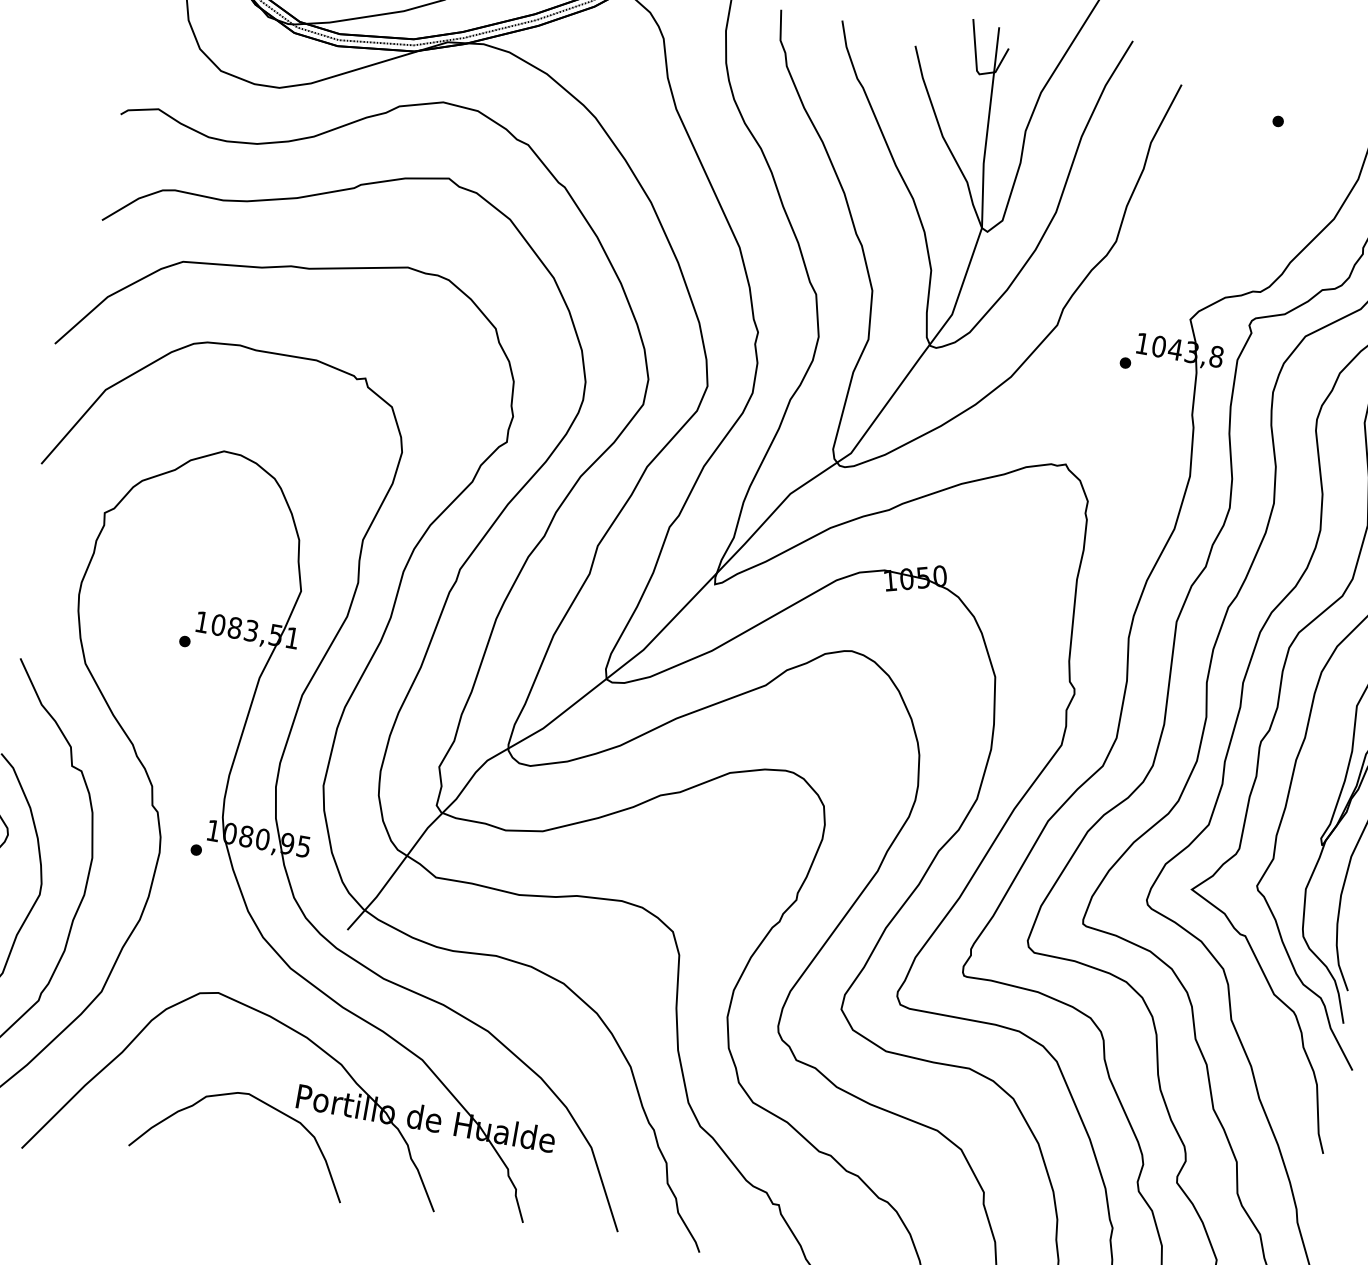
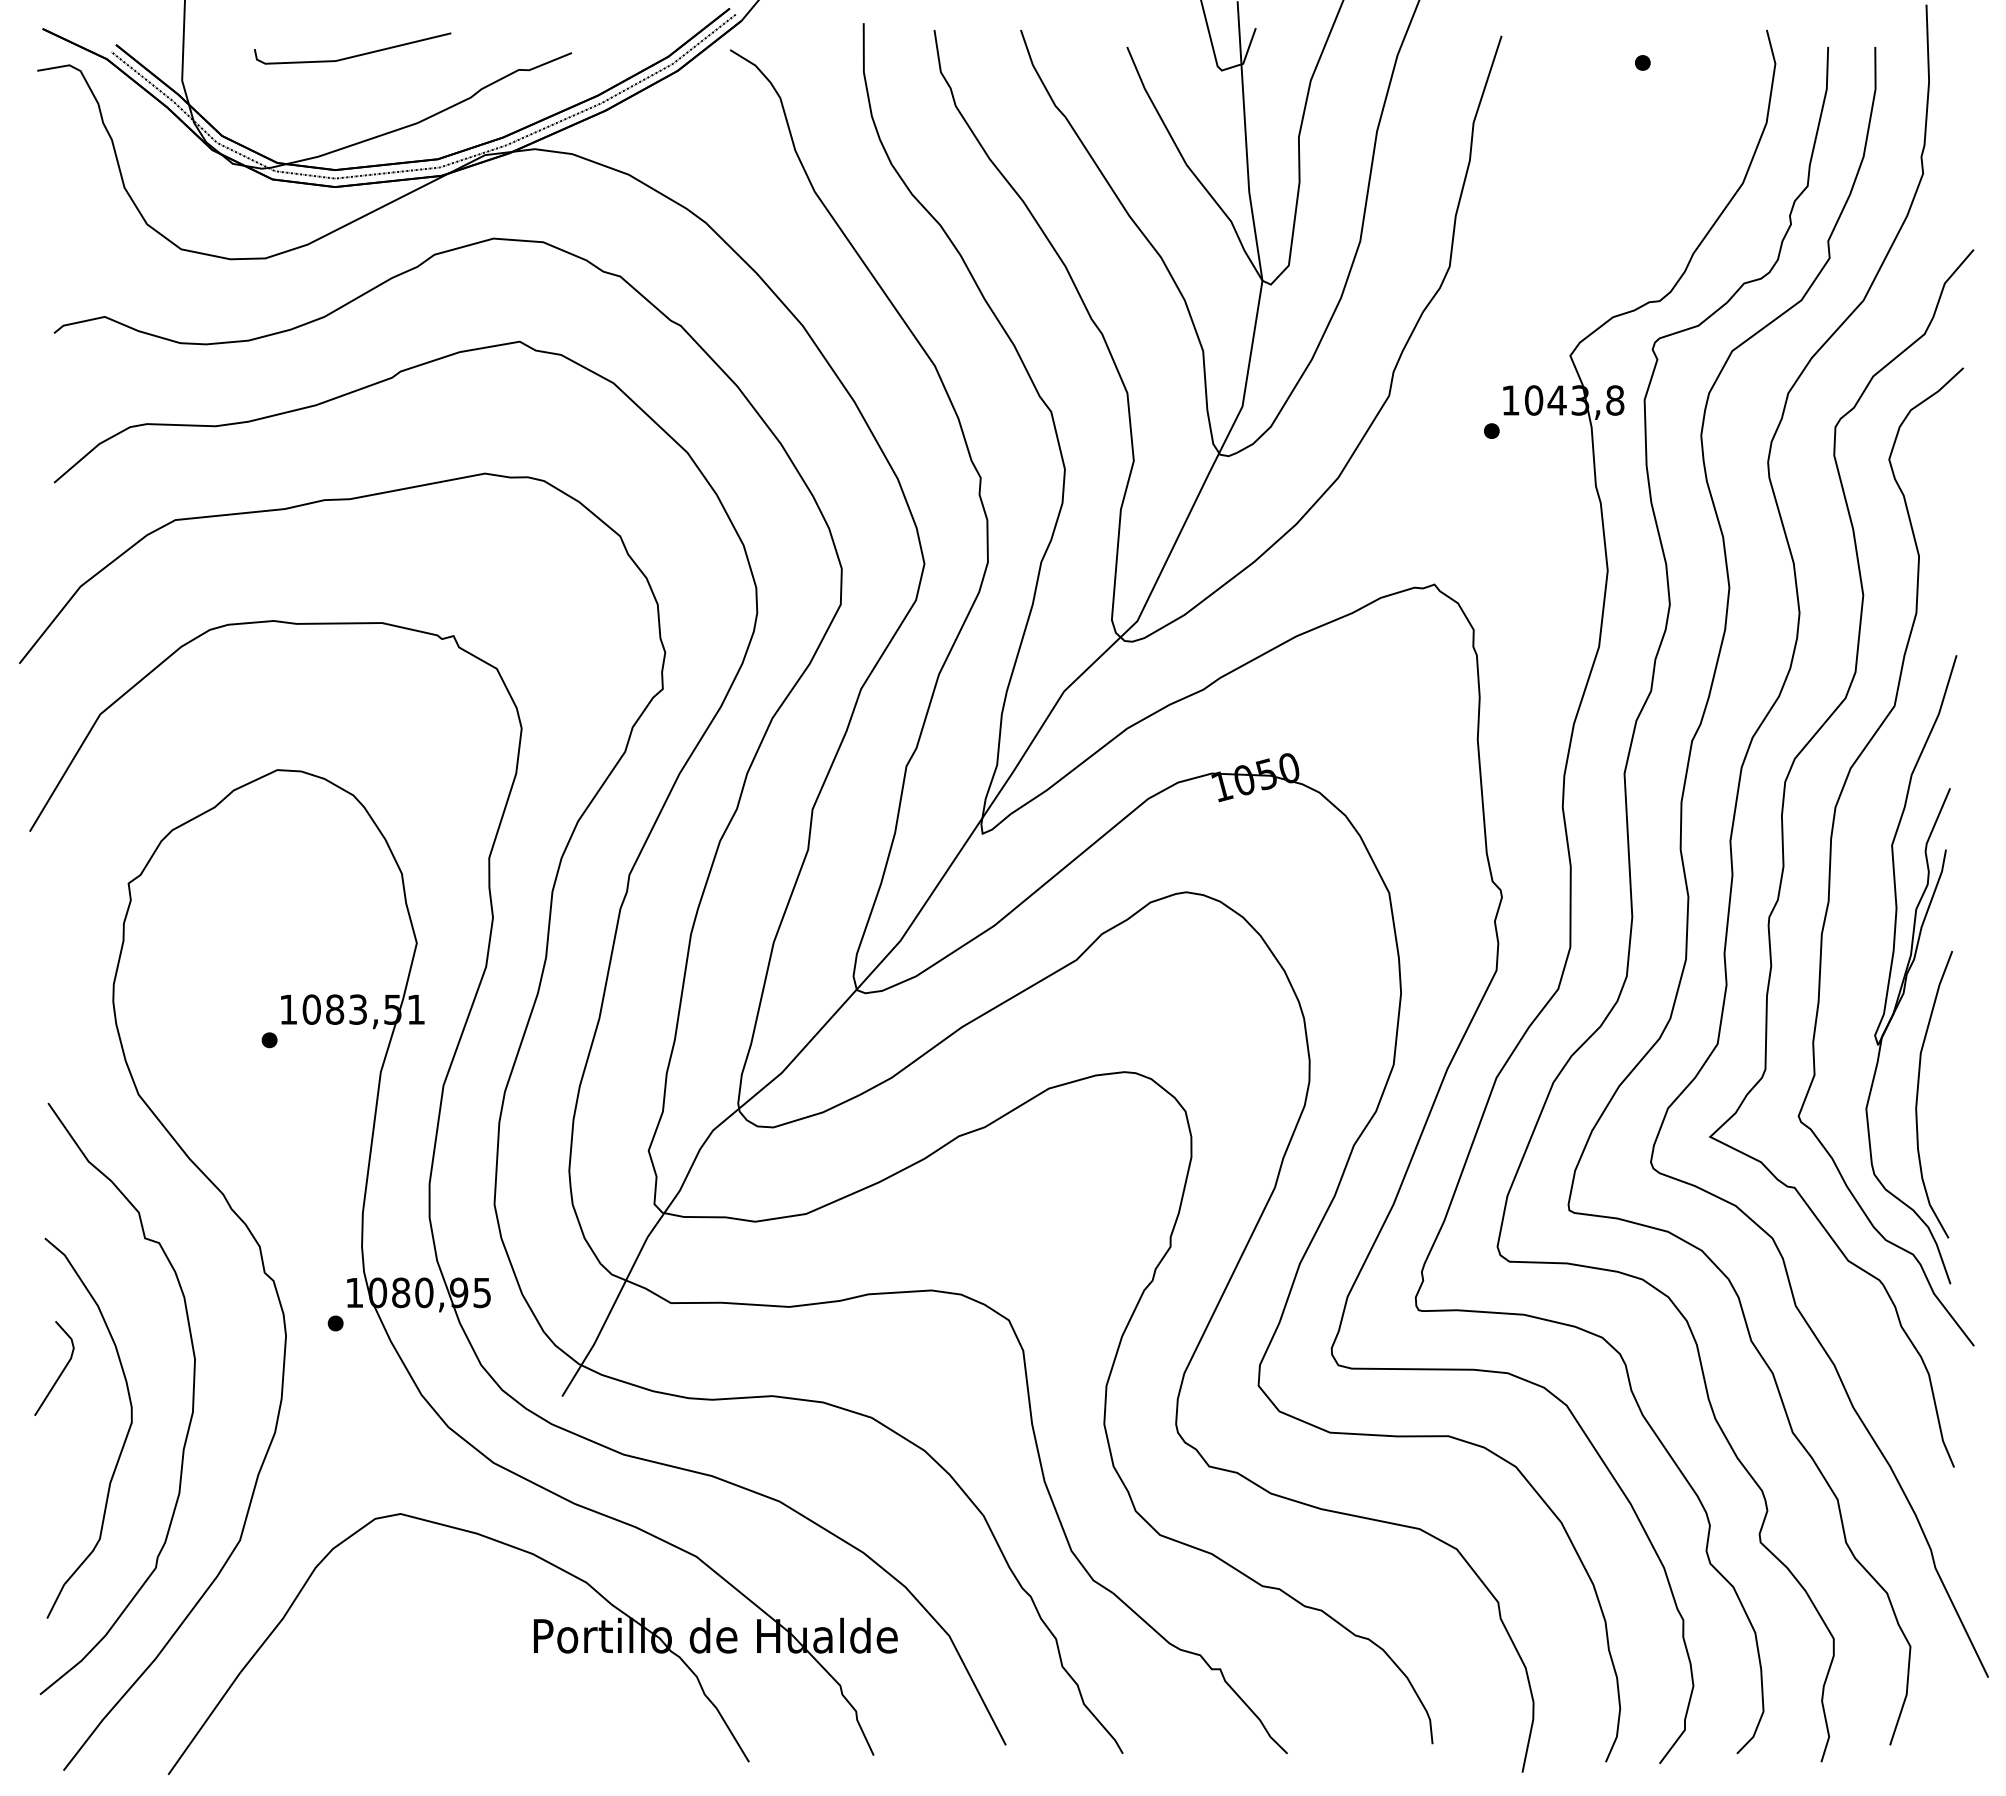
curve: (261, 1102) -> (486, 1653), removed

